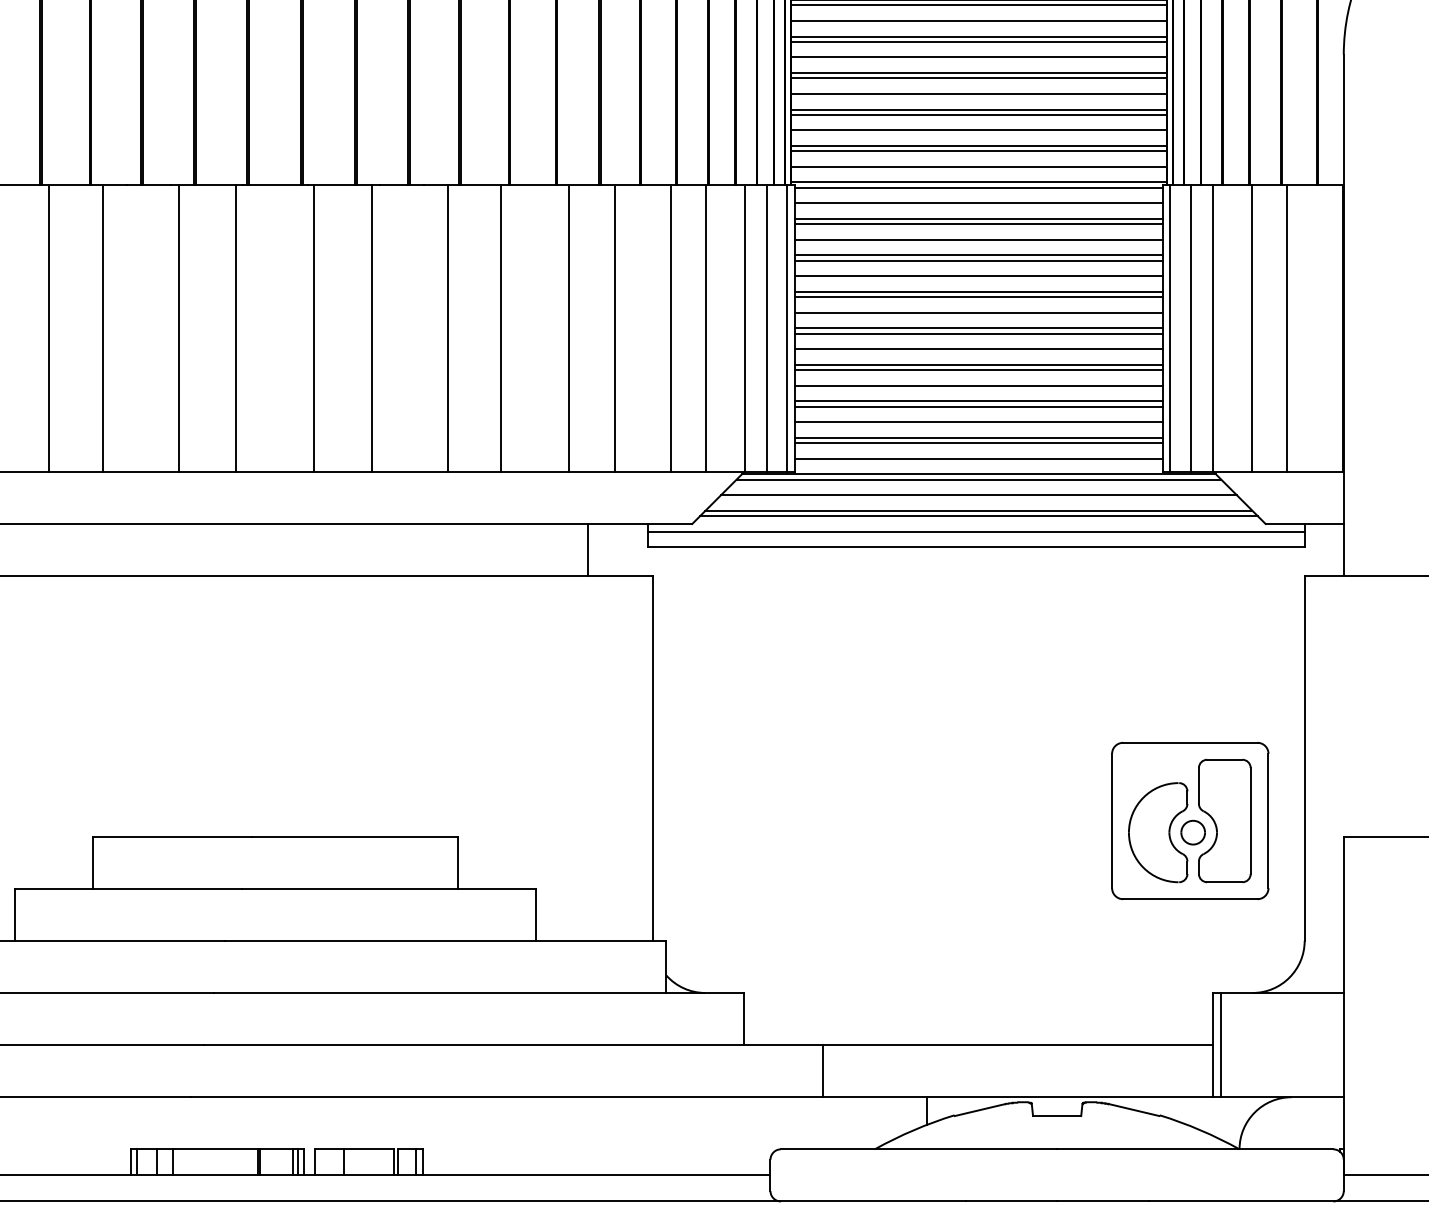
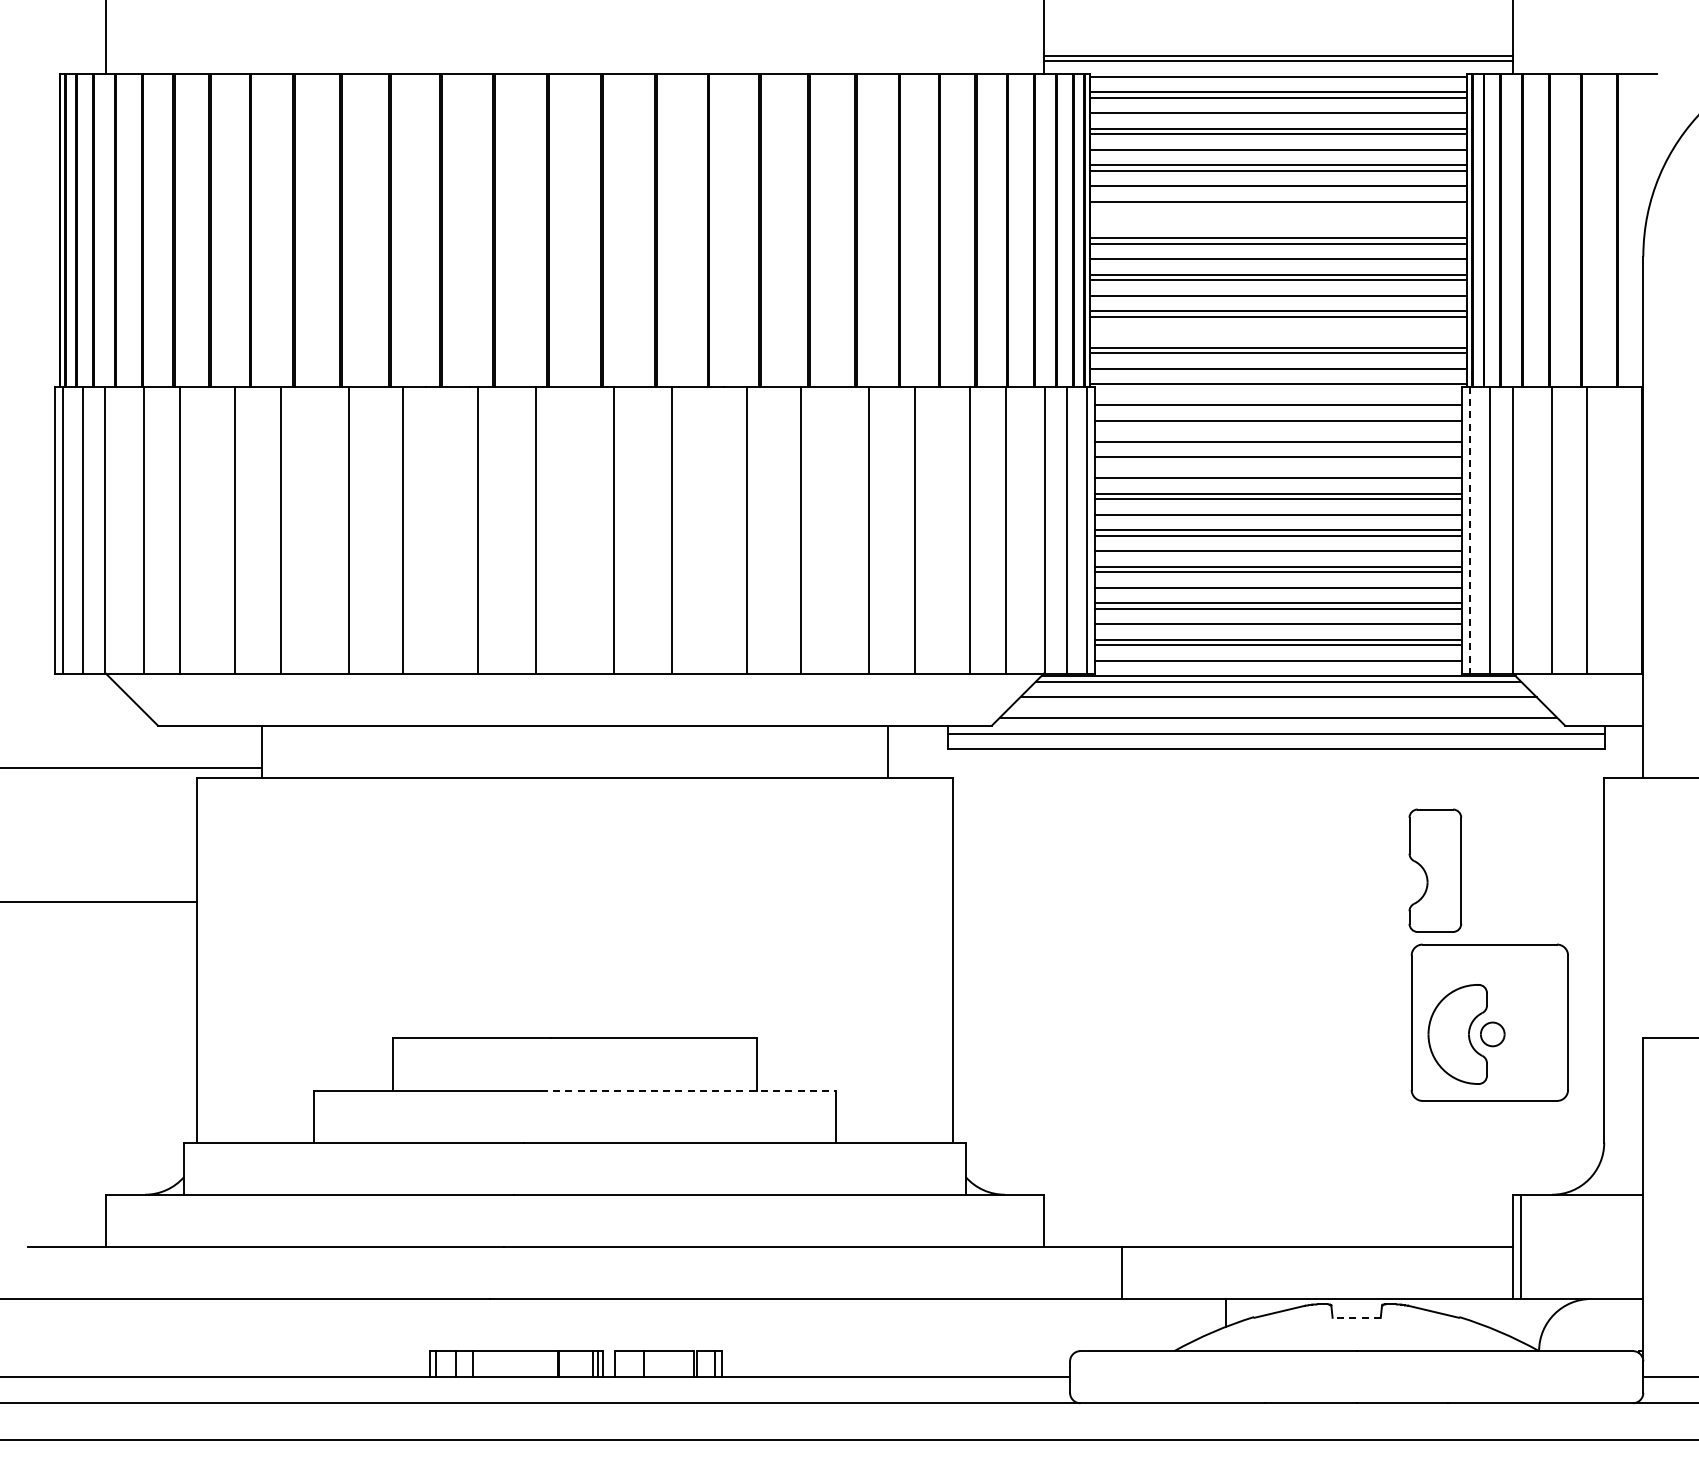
line: (978, 5) -> (1278, 207), removed
line: (978, 20) -> (1278, 222), removed
line: (978, 130) -> (1278, 332), removed
line: (978, 187) -> (1278, 389), removed
line: (978, 224) -> (1278, 426), removed
line: (978, 260) -> (1278, 462), removed
line: (1169, 328) -> (1469, 530), solid -> dashed
line: (978, 510) -> (1278, 712), removed
part: (1224, 820) -> (1435, 870), moved
line: (388, 888) -> (688, 1090), solid -> dashed
line: (1056, 1115) -> (1356, 1317), solid -> dashed

